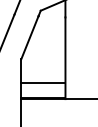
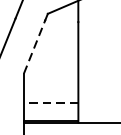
line: (30, 37) -> (35, 46), solid -> dashed
line: (42, 83) -> (50, 103), solid -> dashed

